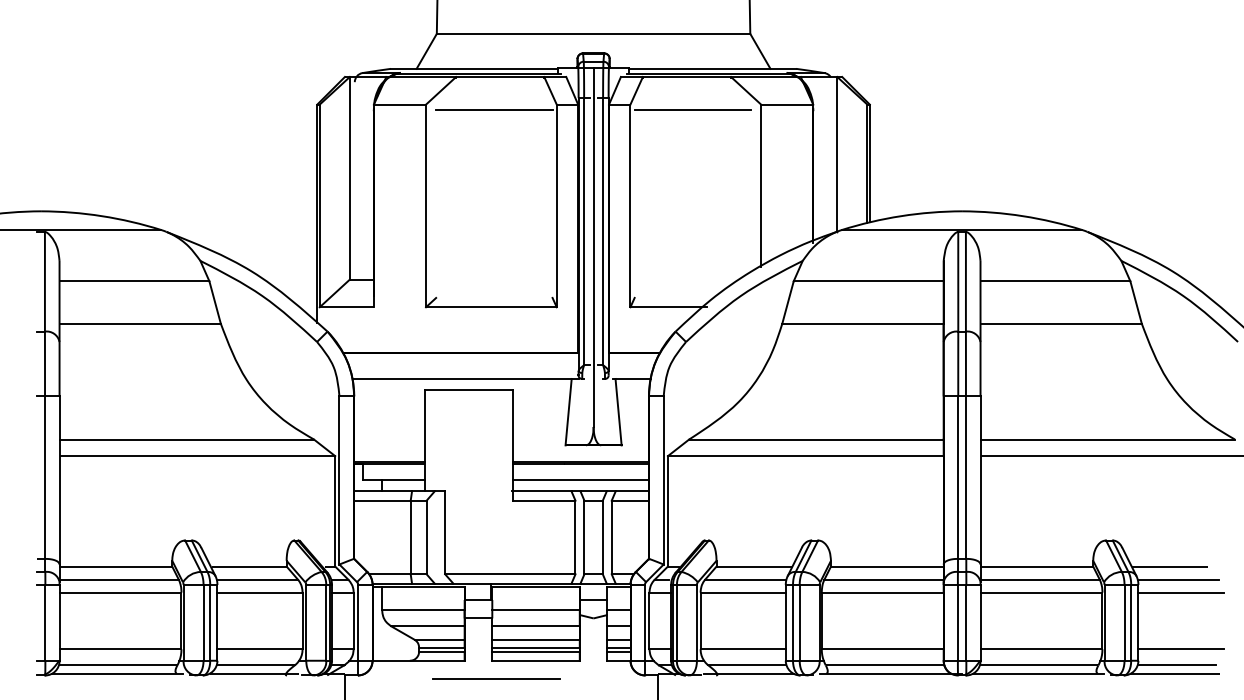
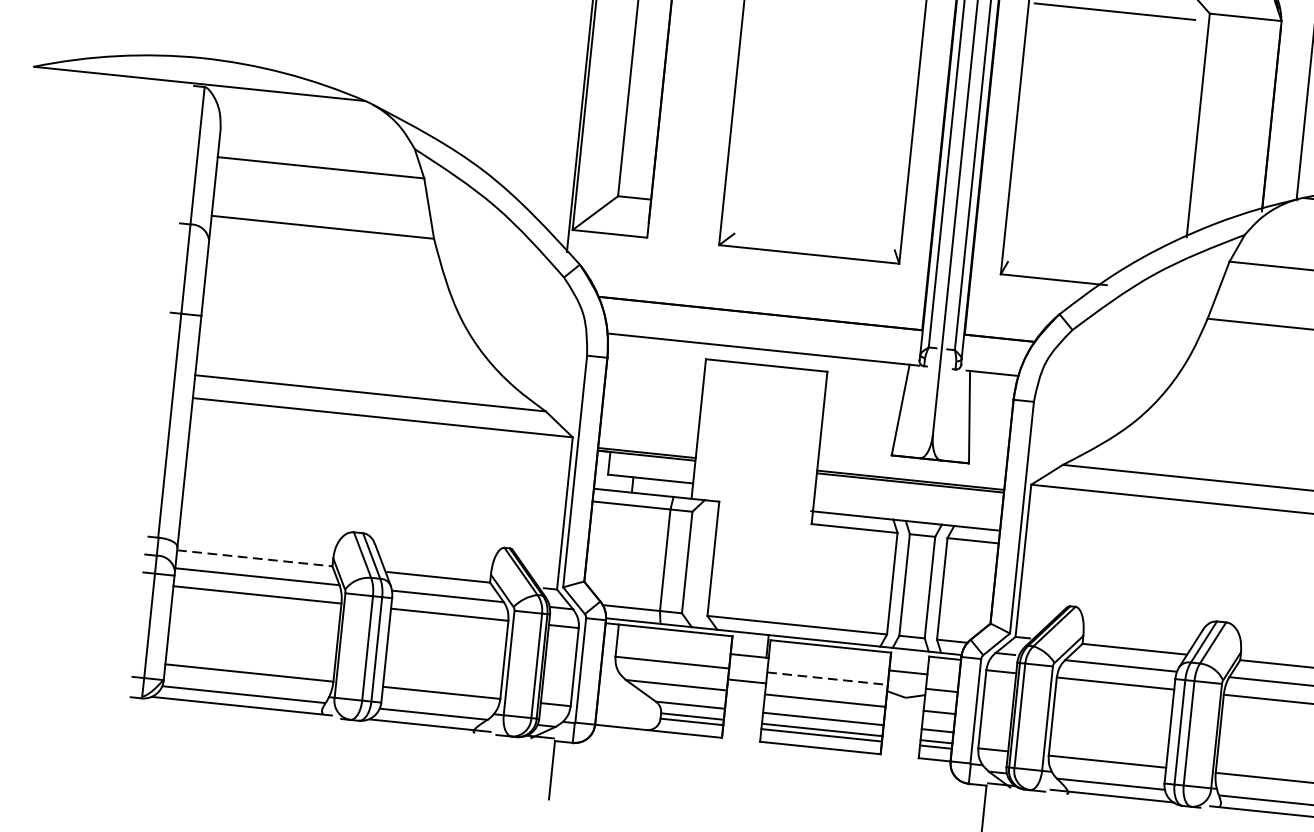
line: (580, 480) -> (907, 505), removed
line: (116, 566) -> (255, 558), solid -> dashed
line: (536, 610) -> (828, 678), solid -> dashed
line: (496, 678) -> (763, 766), removed

